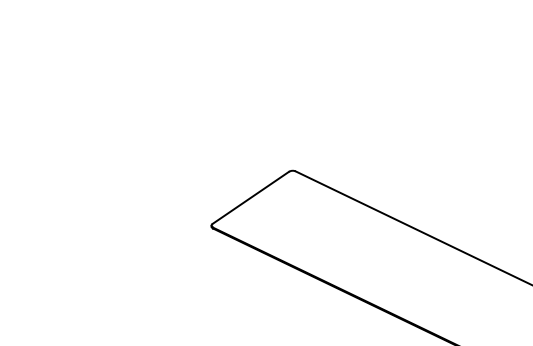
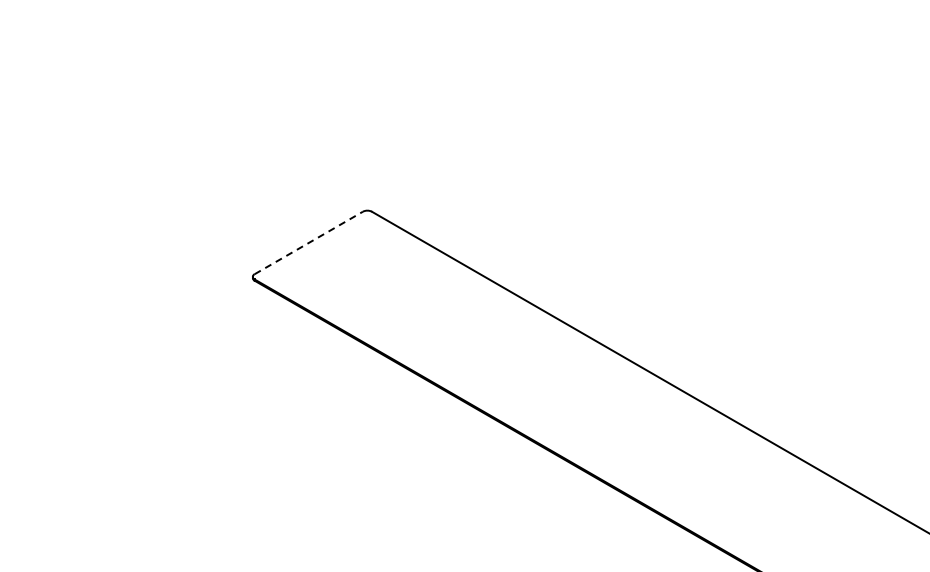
line: (251, 197) -> (309, 242), solid -> dashed

